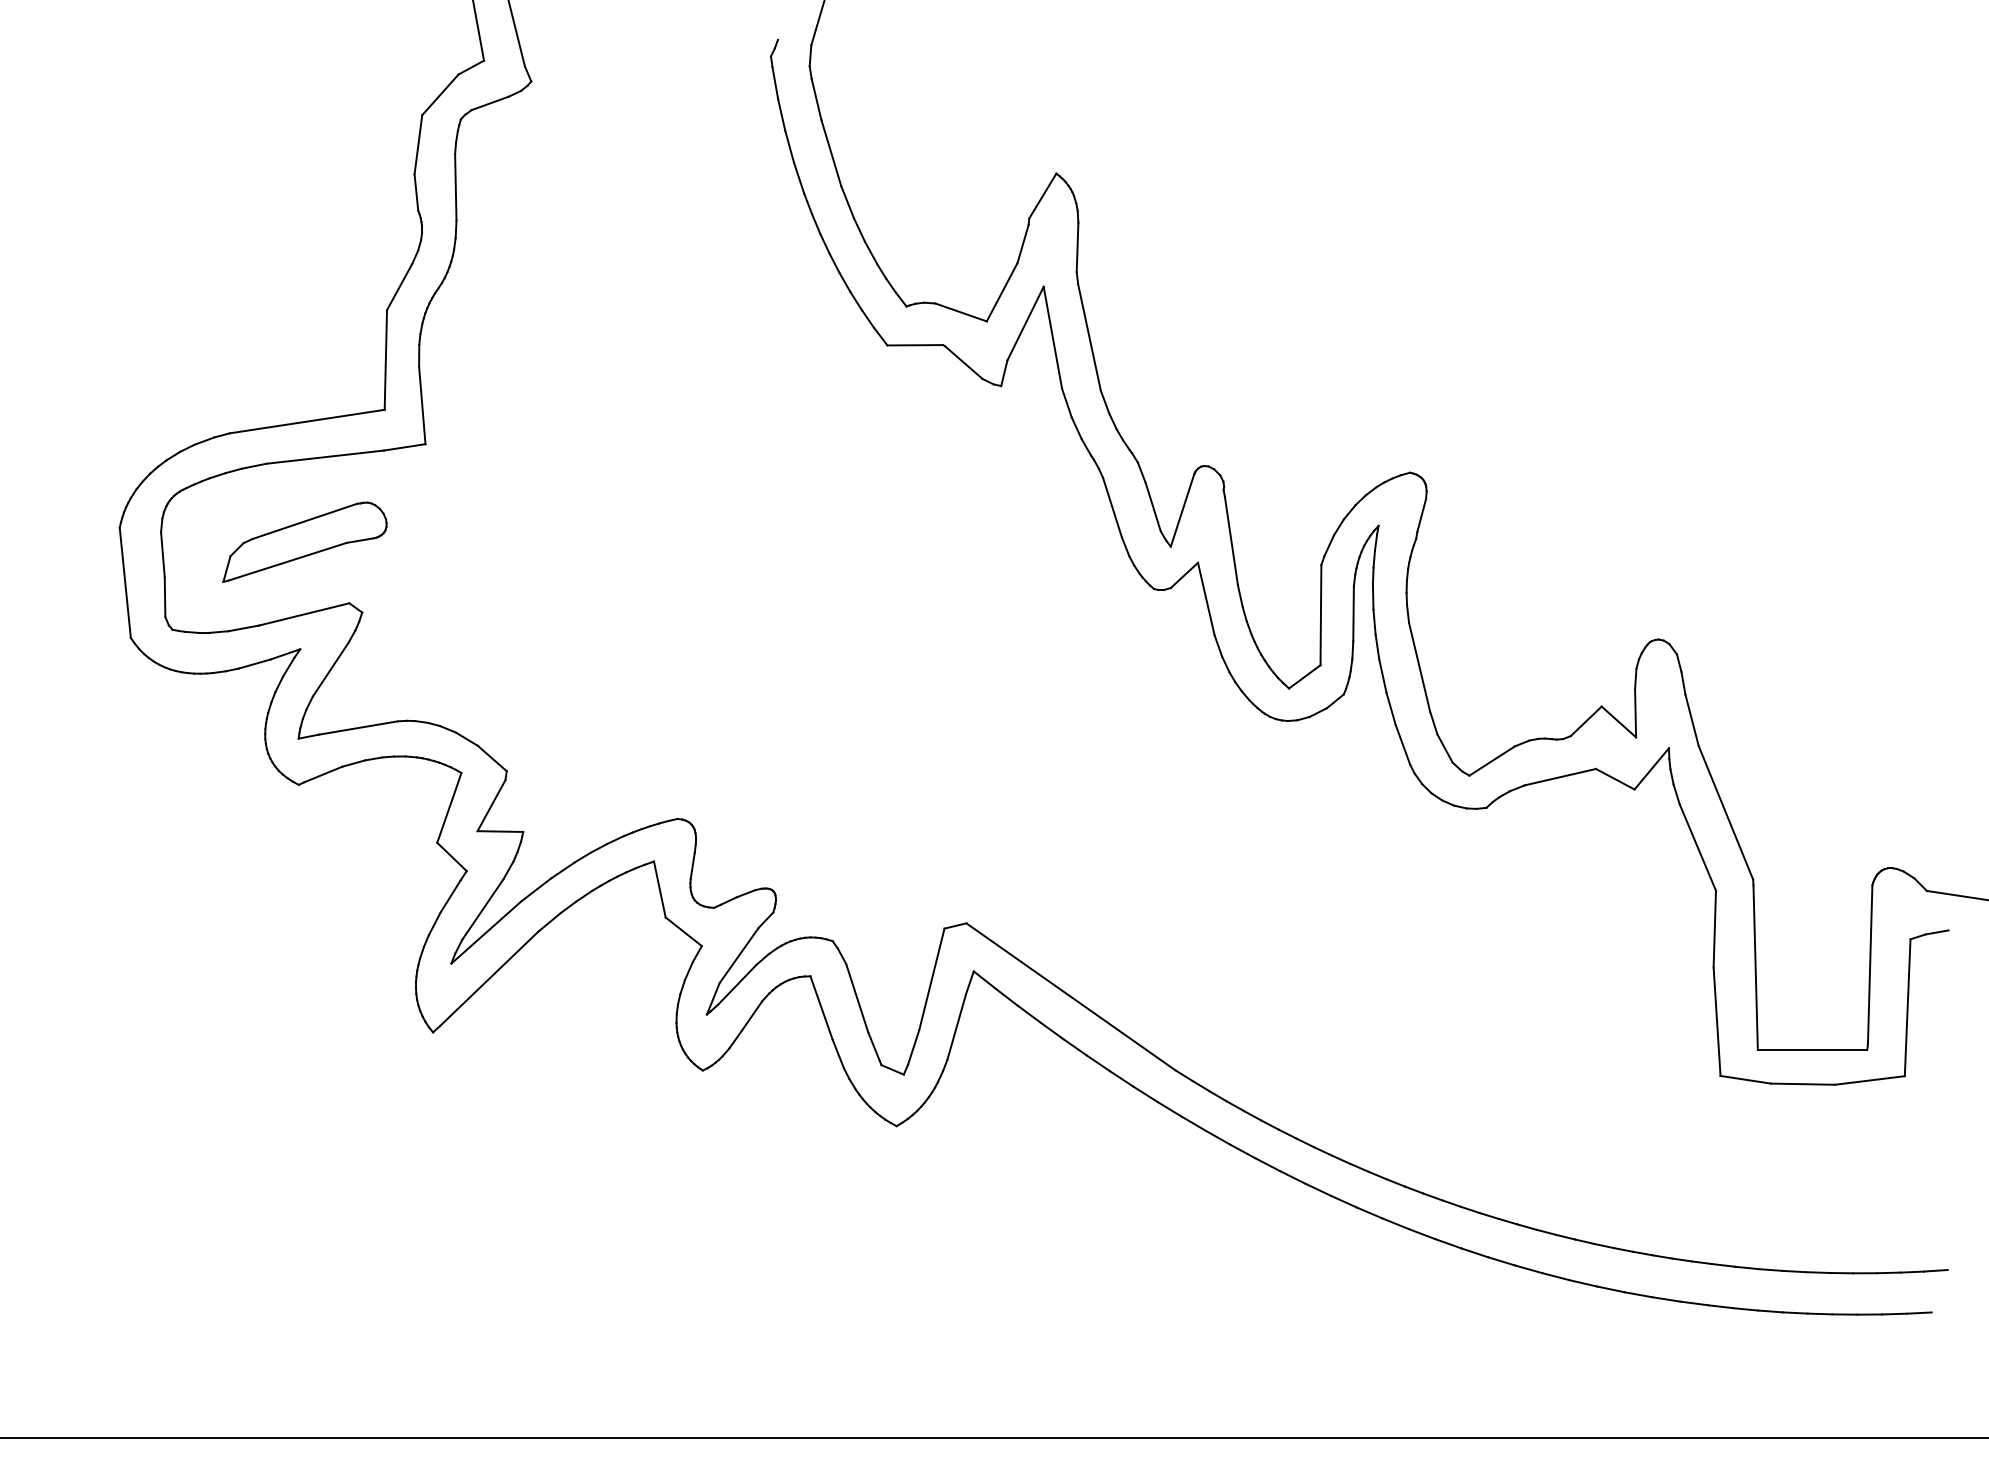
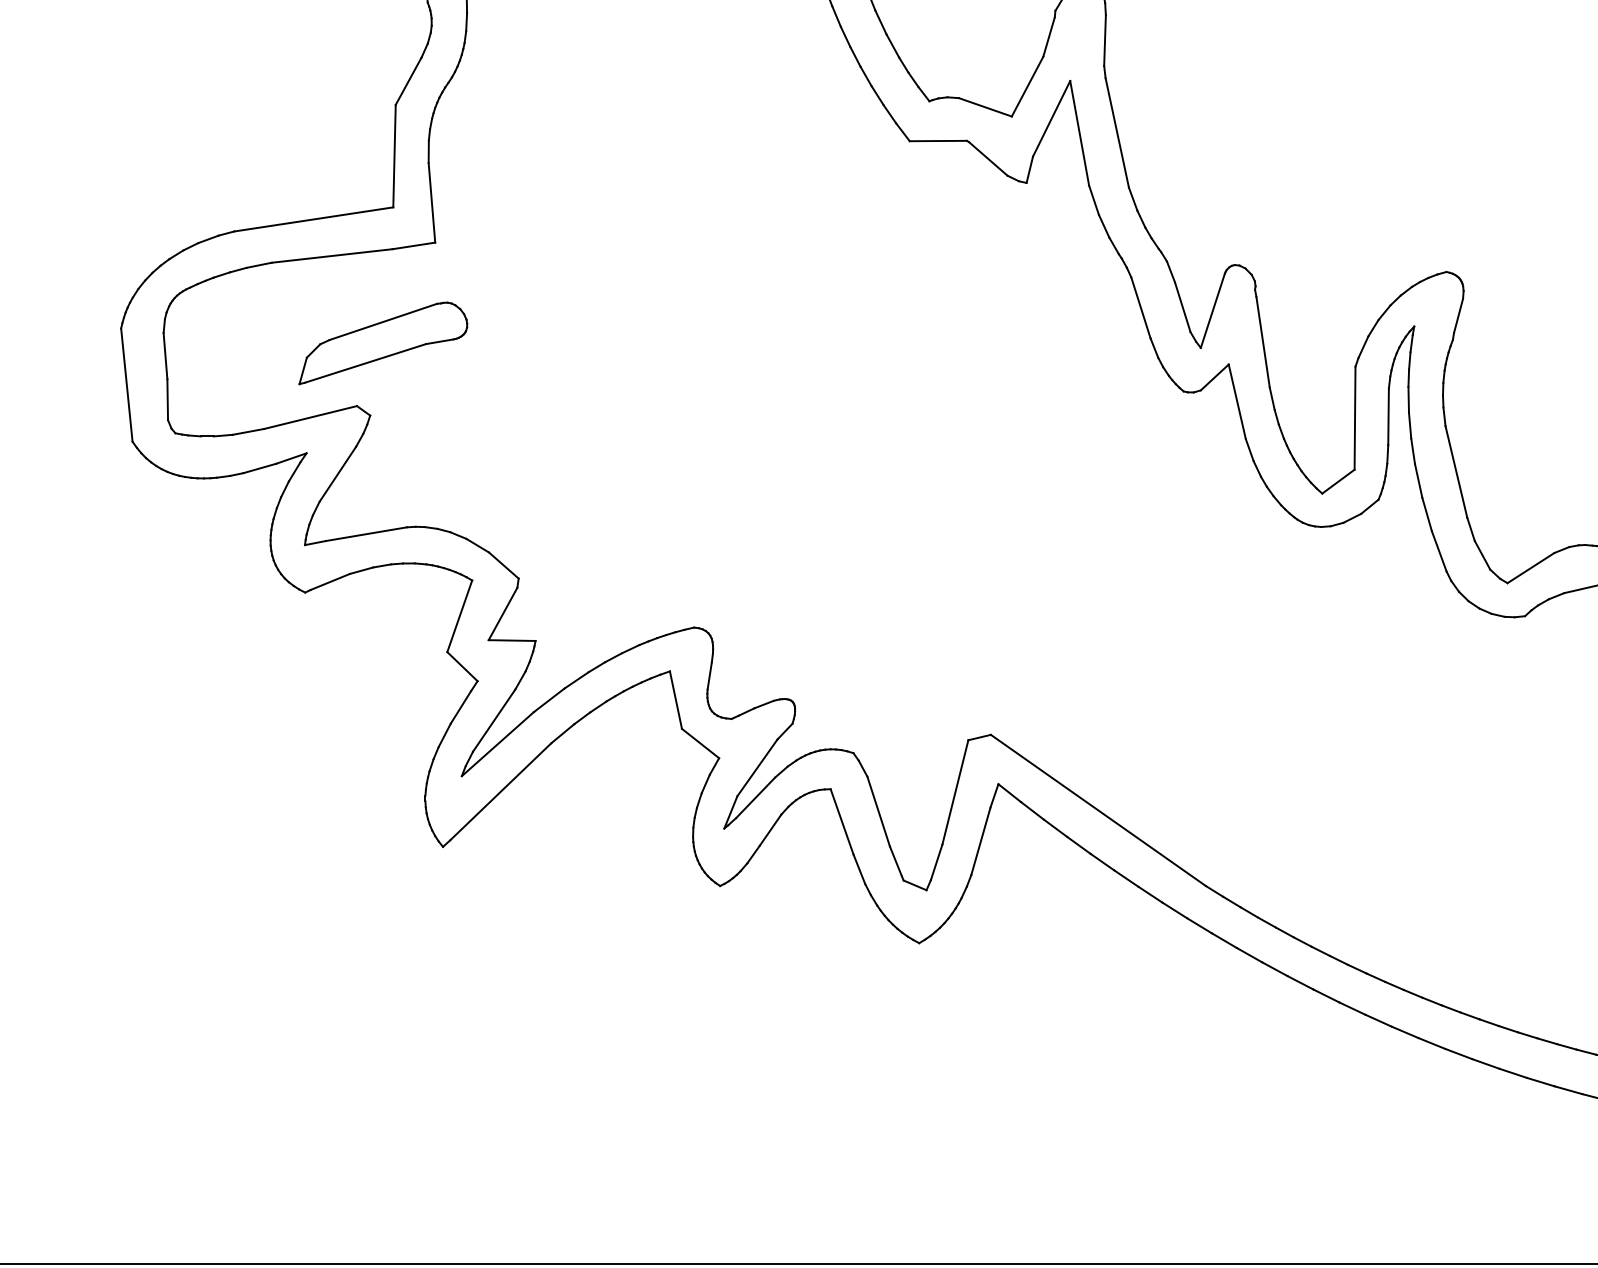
part: (304, 541) -> (382, 342), moved

